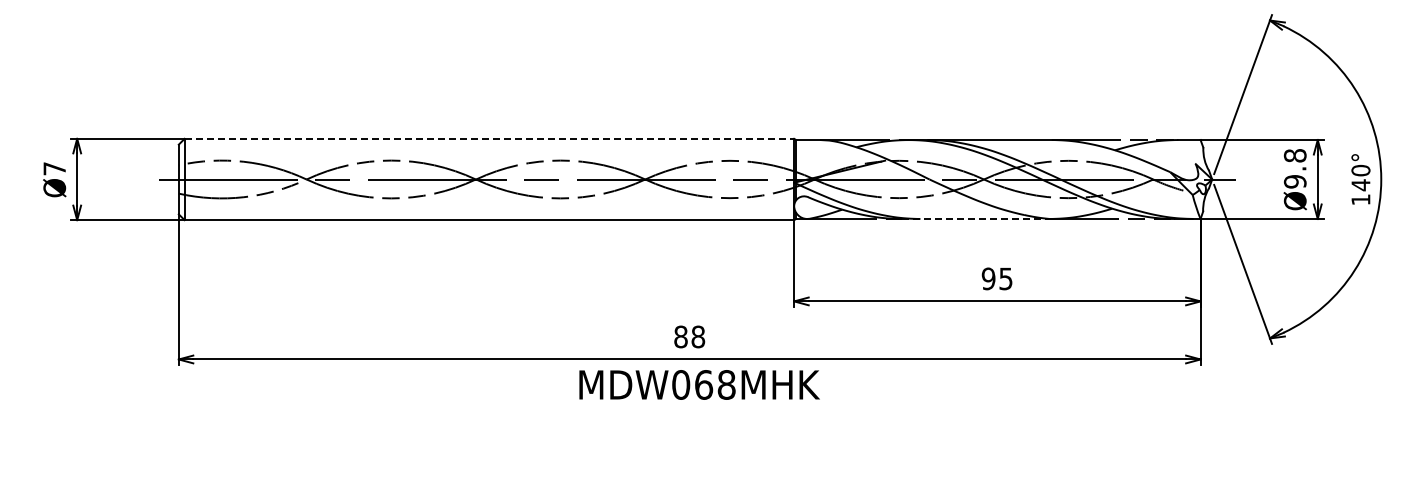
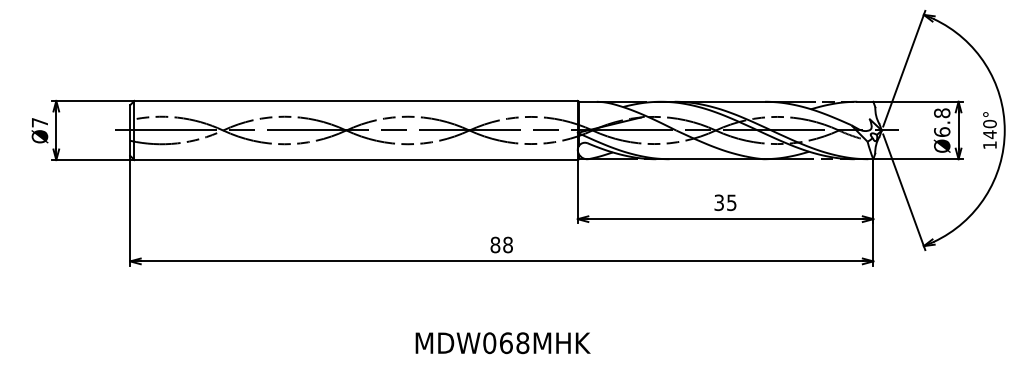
line: (489, 138) -> (356, 100), dashed -> solid
text: (1294, 181) -> (941, 131), Ø9.8 -> Ø6.8
line: (975, 218) -> (709, 158), dashed -> solid
text: (988, 278) -> (719, 202), 95 -> 35
text: (699, 384) -> (503, 342), moved

